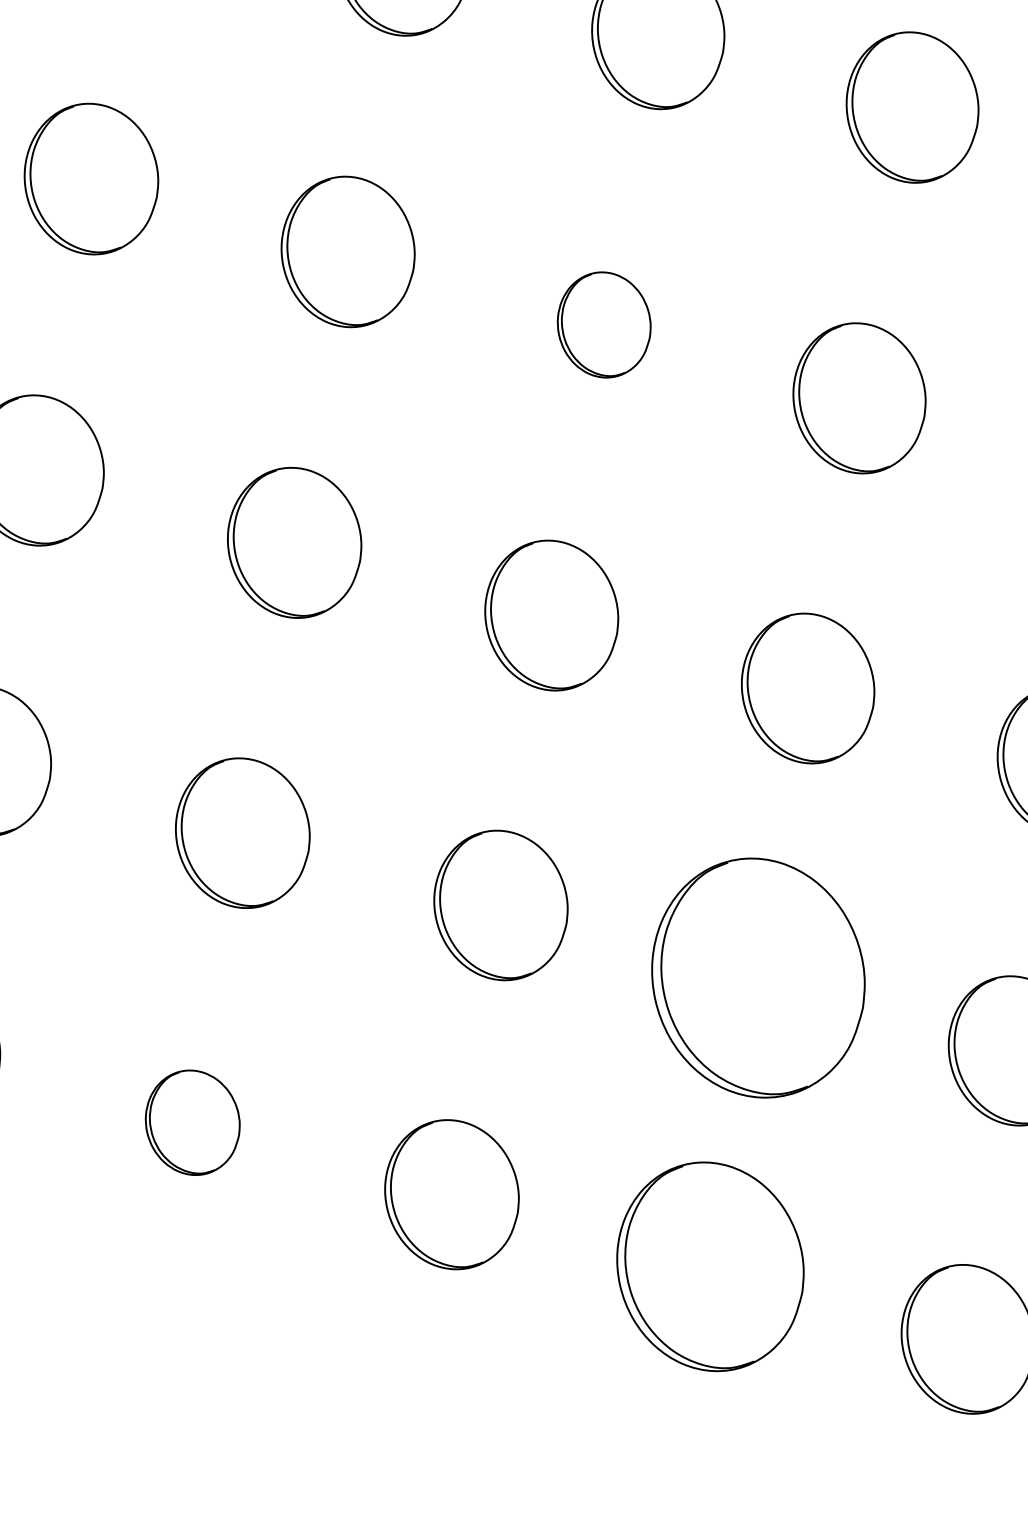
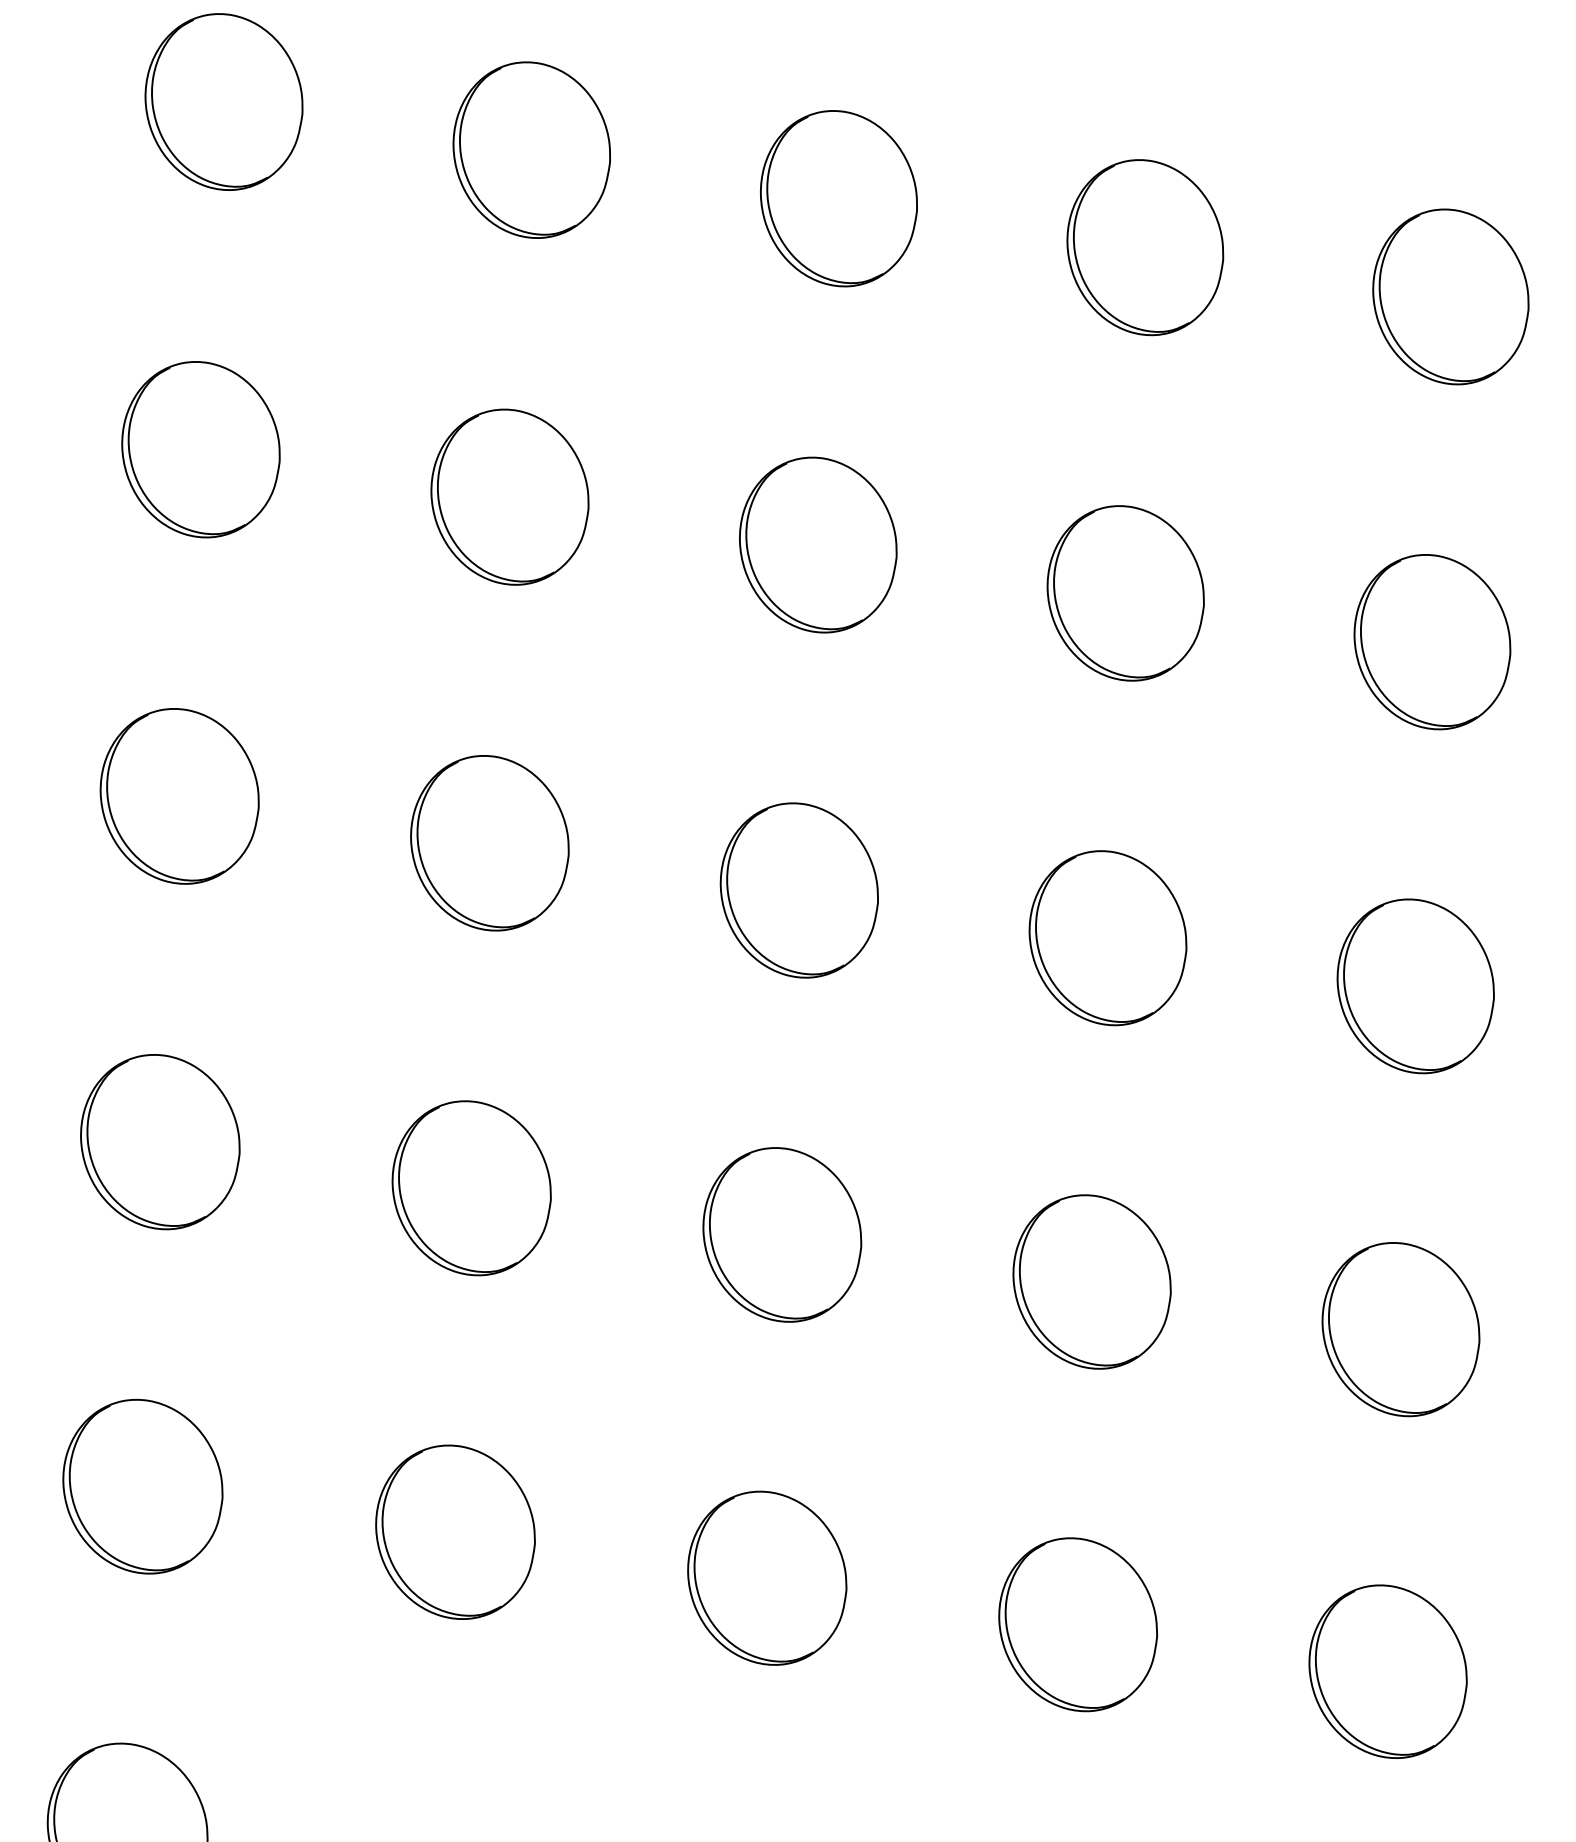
part: (604, 324) -> (818, 544), size x1.43
part: (757, 977) -> (1091, 1281), size x0.62
part: (192, 1122) -> (455, 1531), size x1.43
part: (709, 1266) -> (1077, 1624), size x0.71

